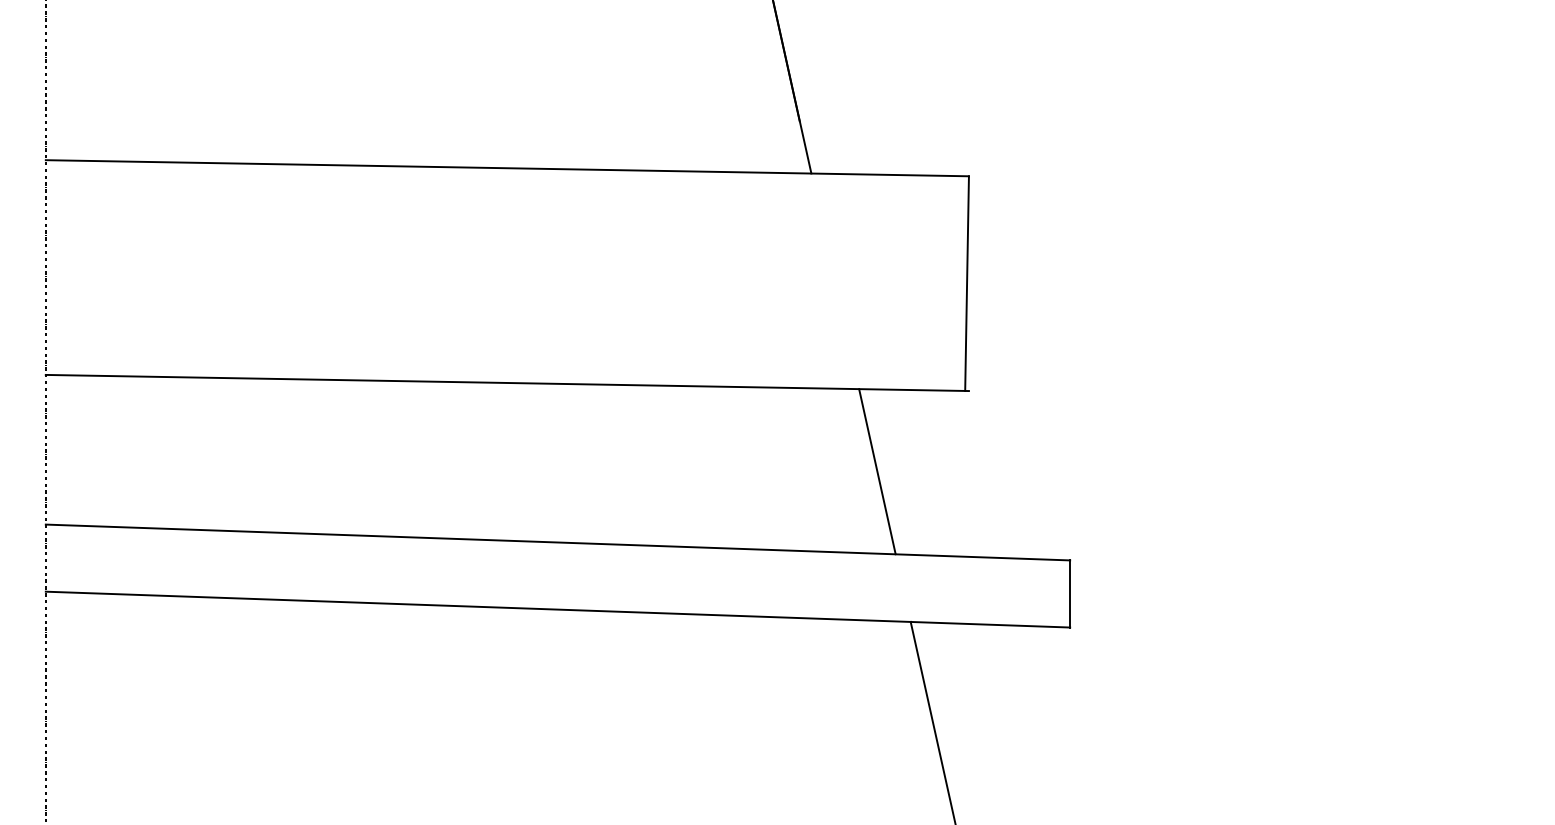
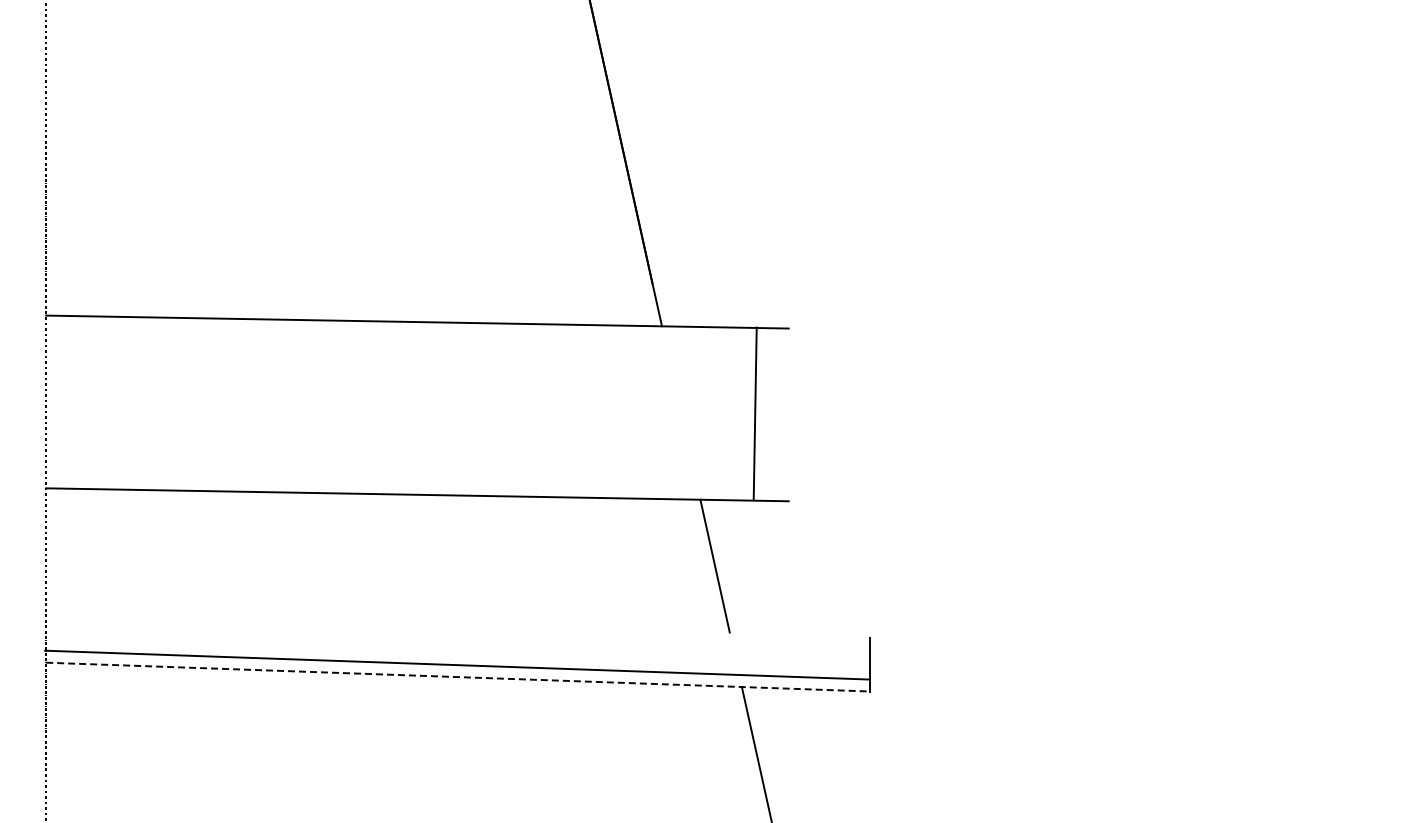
line: (966, 283) -> (754, 413), moved
line: (558, 541) -> (457, 664), moved
line: (558, 610) -> (458, 677), solid -> dashed

